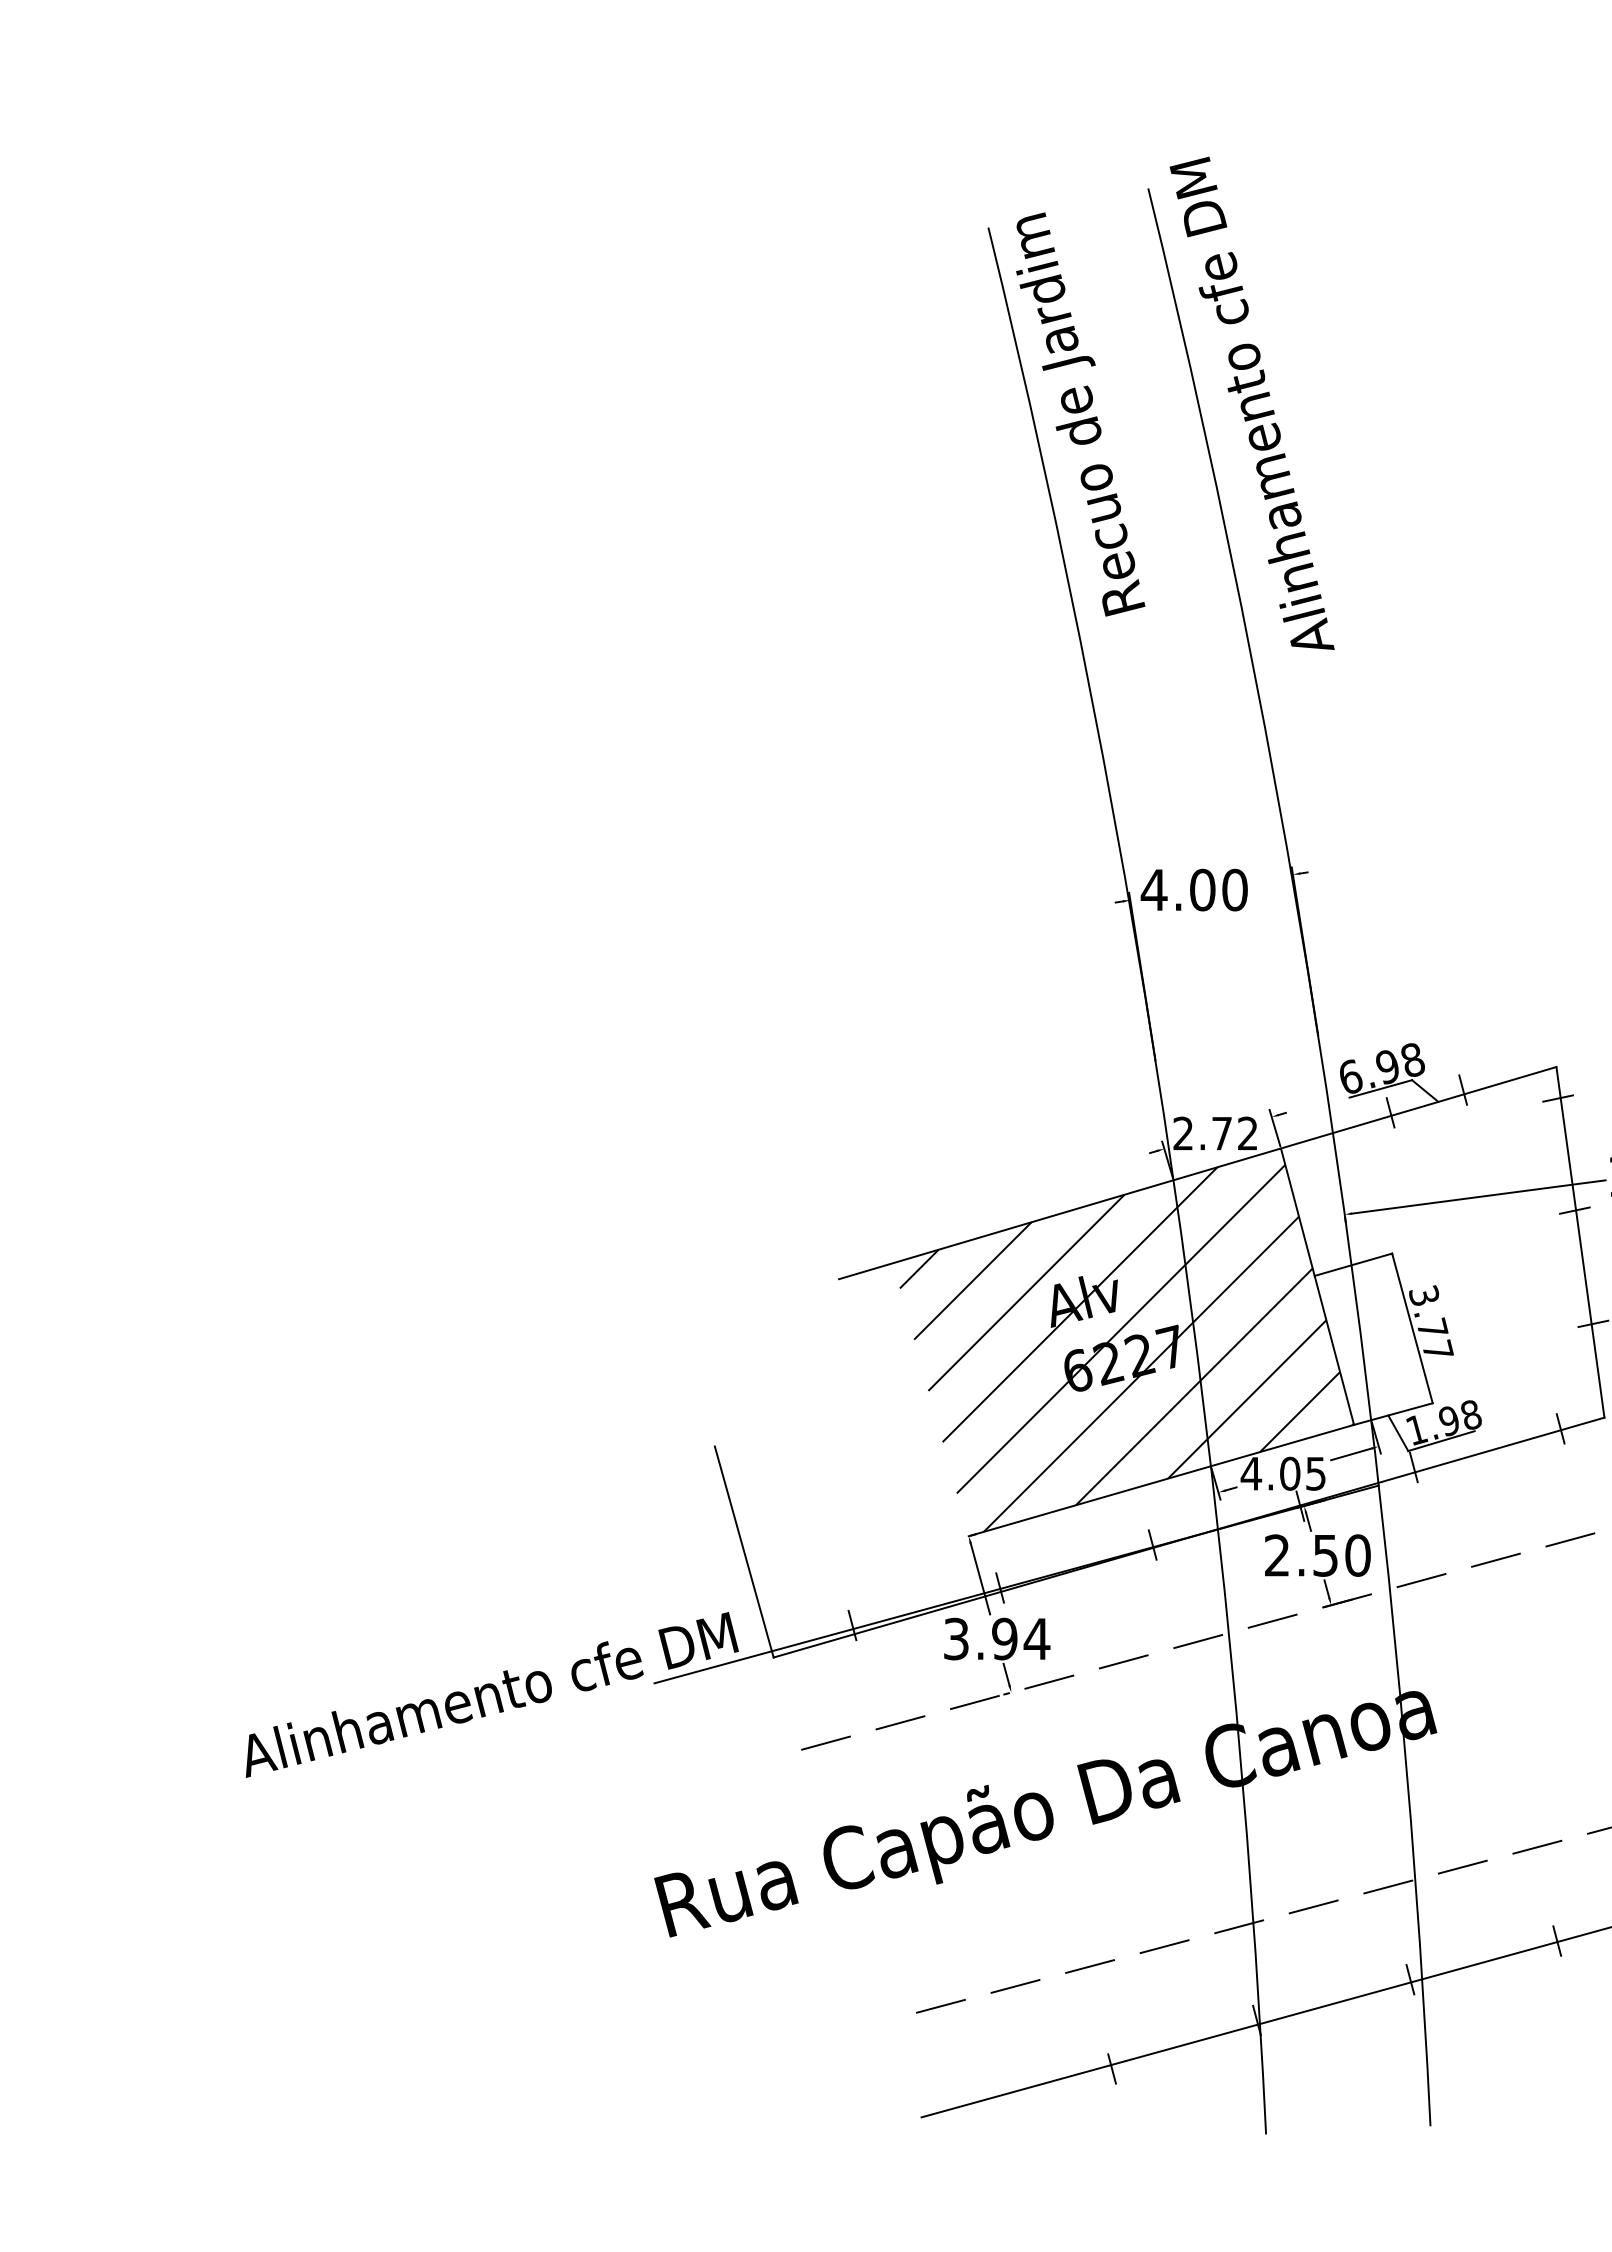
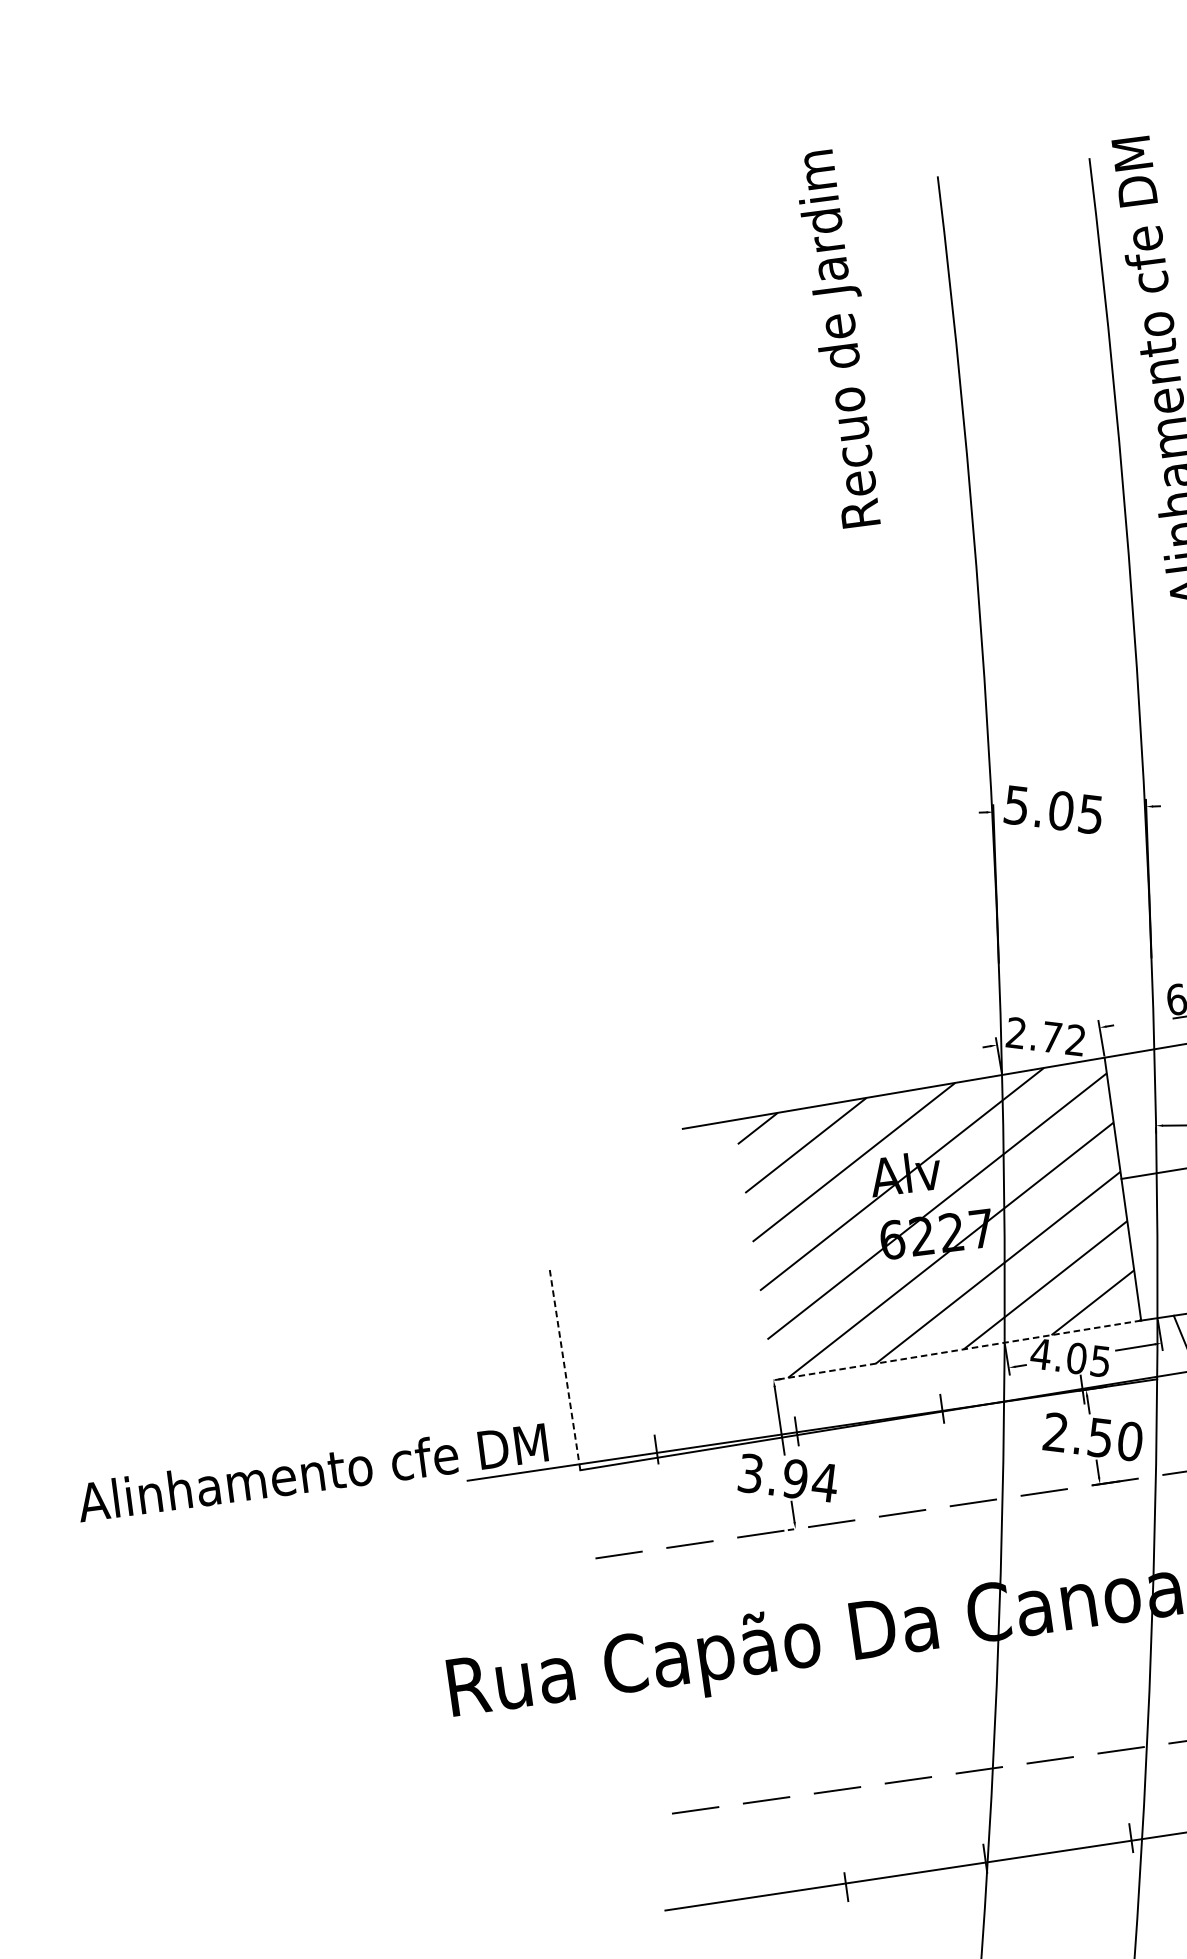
text: (1080, 414) -> (842, 339), moved
text: (1193, 889) -> (1052, 809), 4.00 -> 5.05
line: (1161, 1480) -> (957, 1350), solid -> dashed
line: (744, 1552) -> (565, 1370), solid -> dashed

